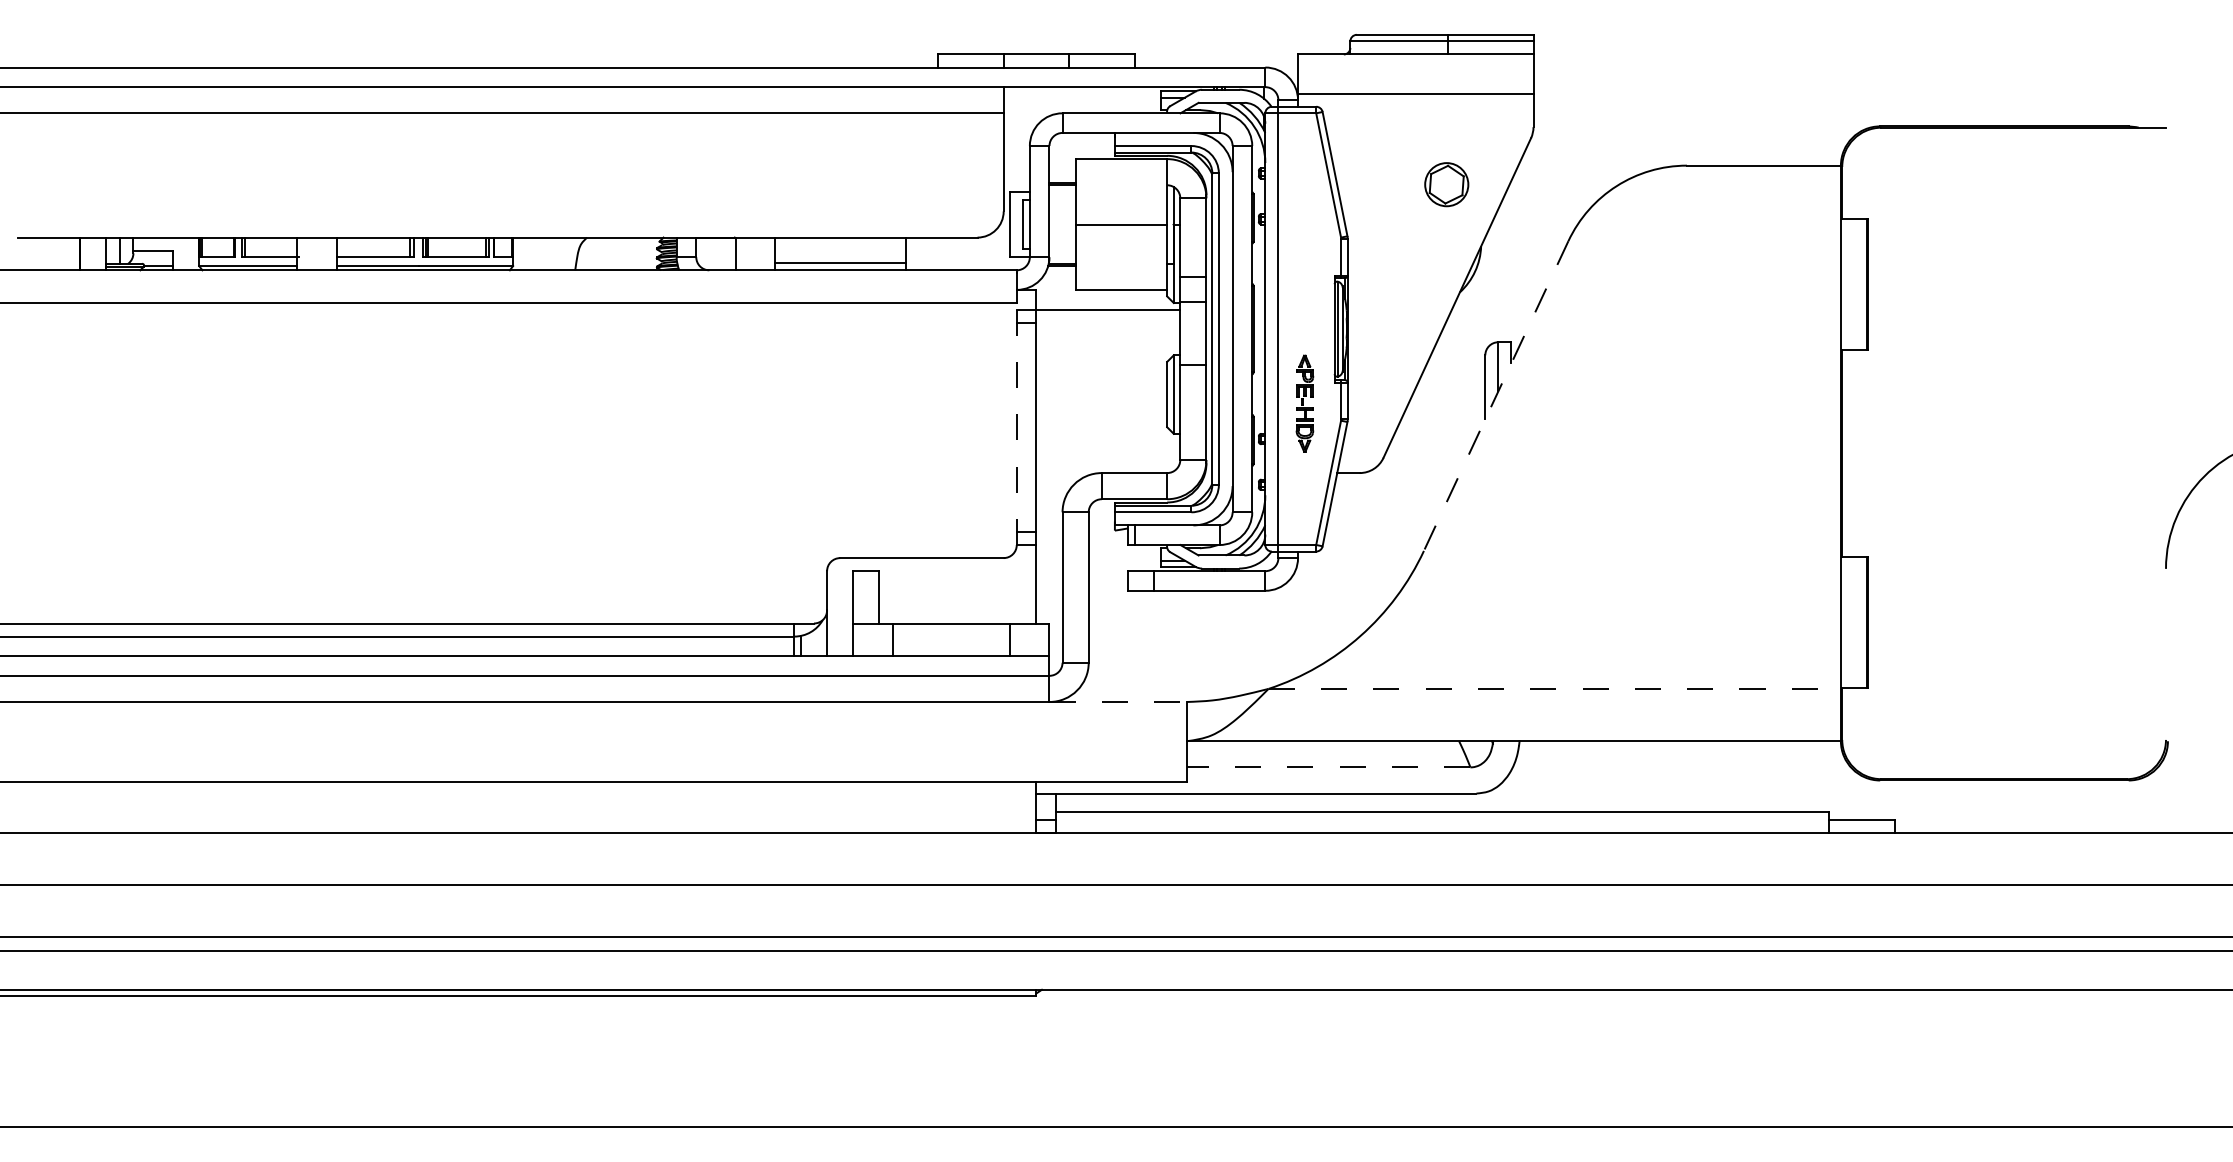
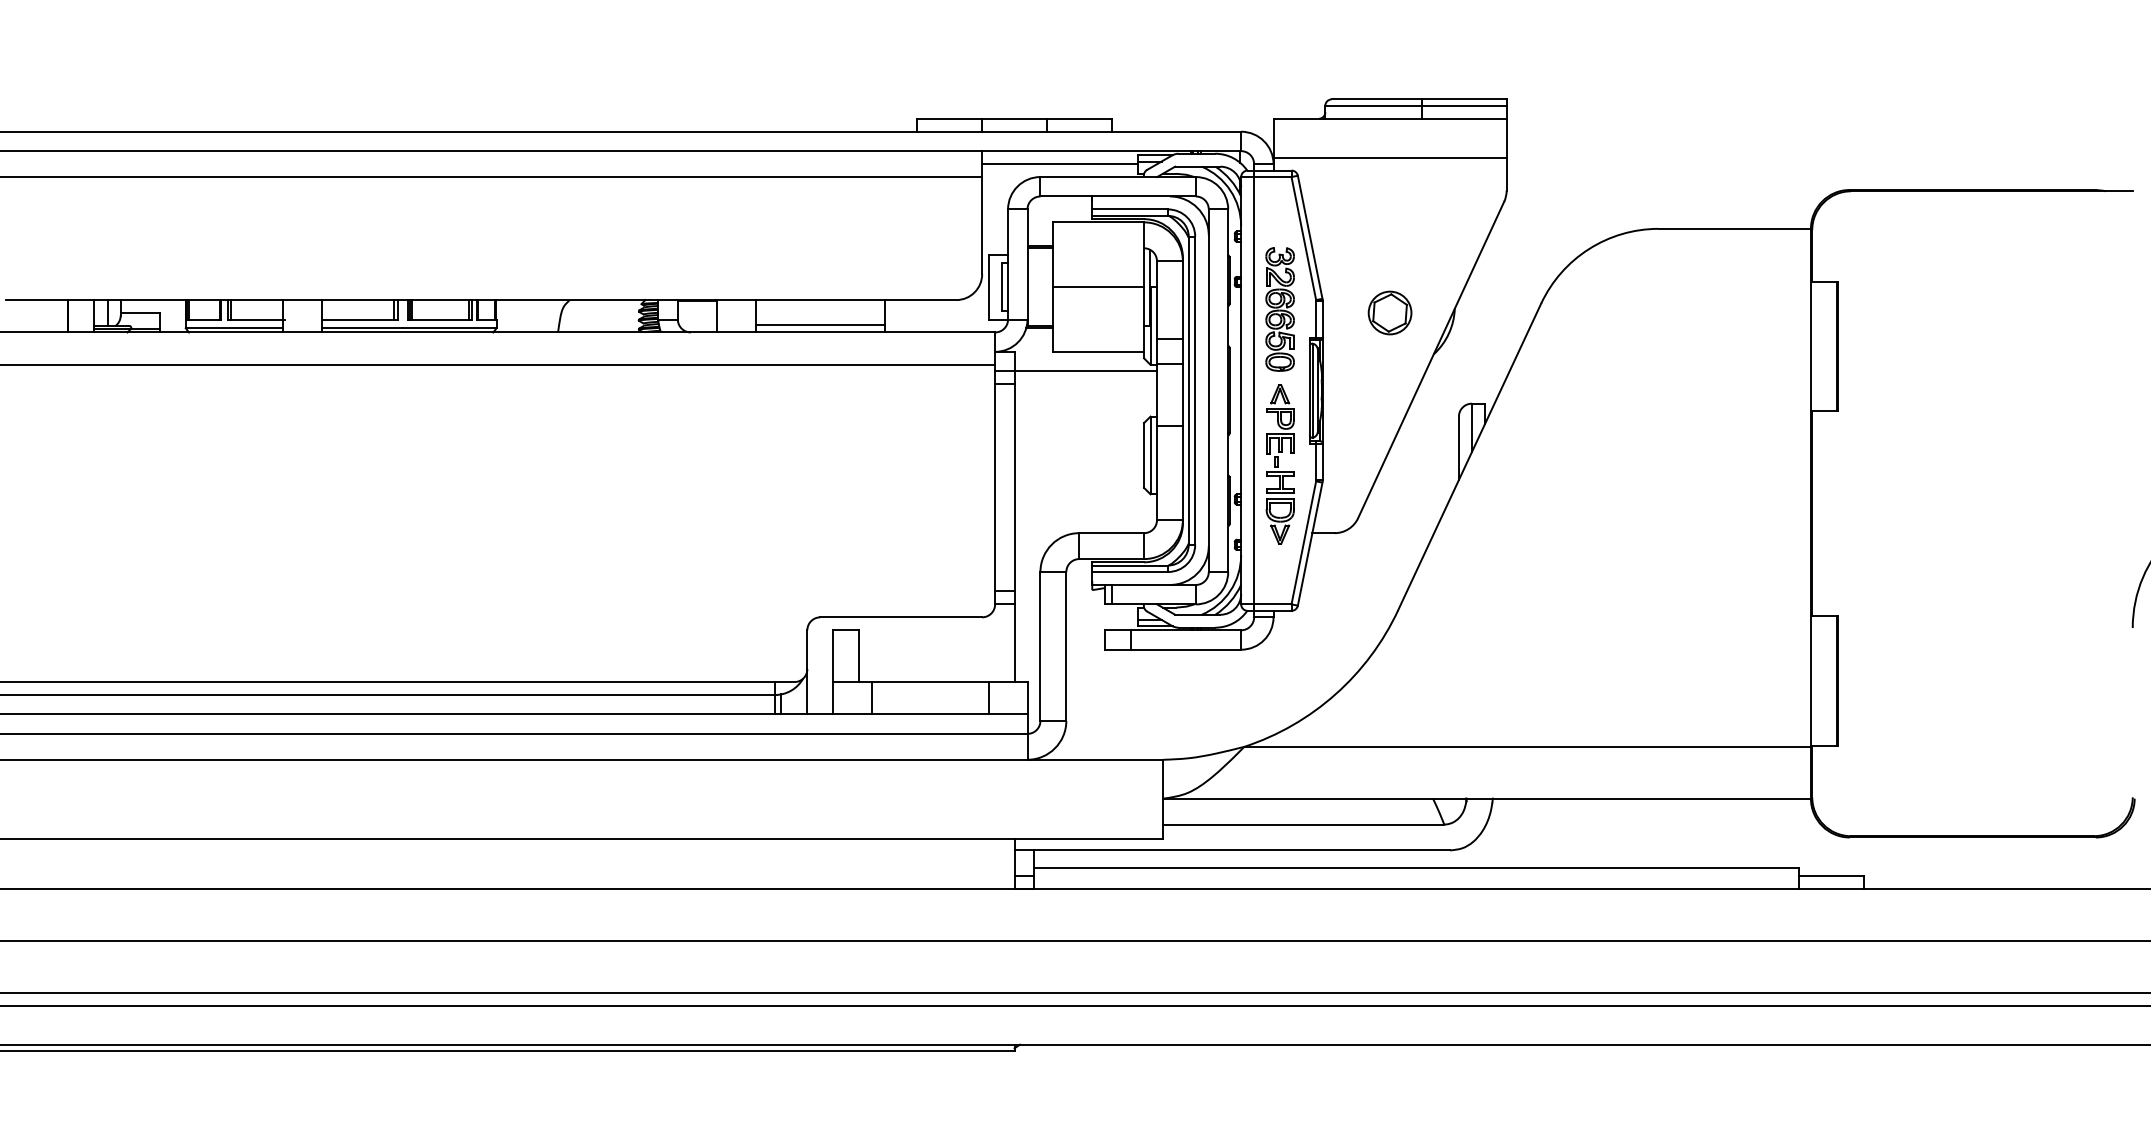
line: (1081, 100) -> (1059, 164), added
part: (1446, 184) -> (1389, 312), moved
part: (1304, 247) -> (1279, 309), added
line: (1496, 396) -> (1470, 457), dashed -> solid
part: (1304, 403) -> (1279, 464), size x1.67
line: (1016, 423) -> (994, 484), dashed -> solid
line: (1555, 688) -> (1528, 746), dashed -> solid
line: (1118, 702) -> (1095, 760), dashed -> solid
line: (1328, 767) -> (1303, 824), dashed -> solid

